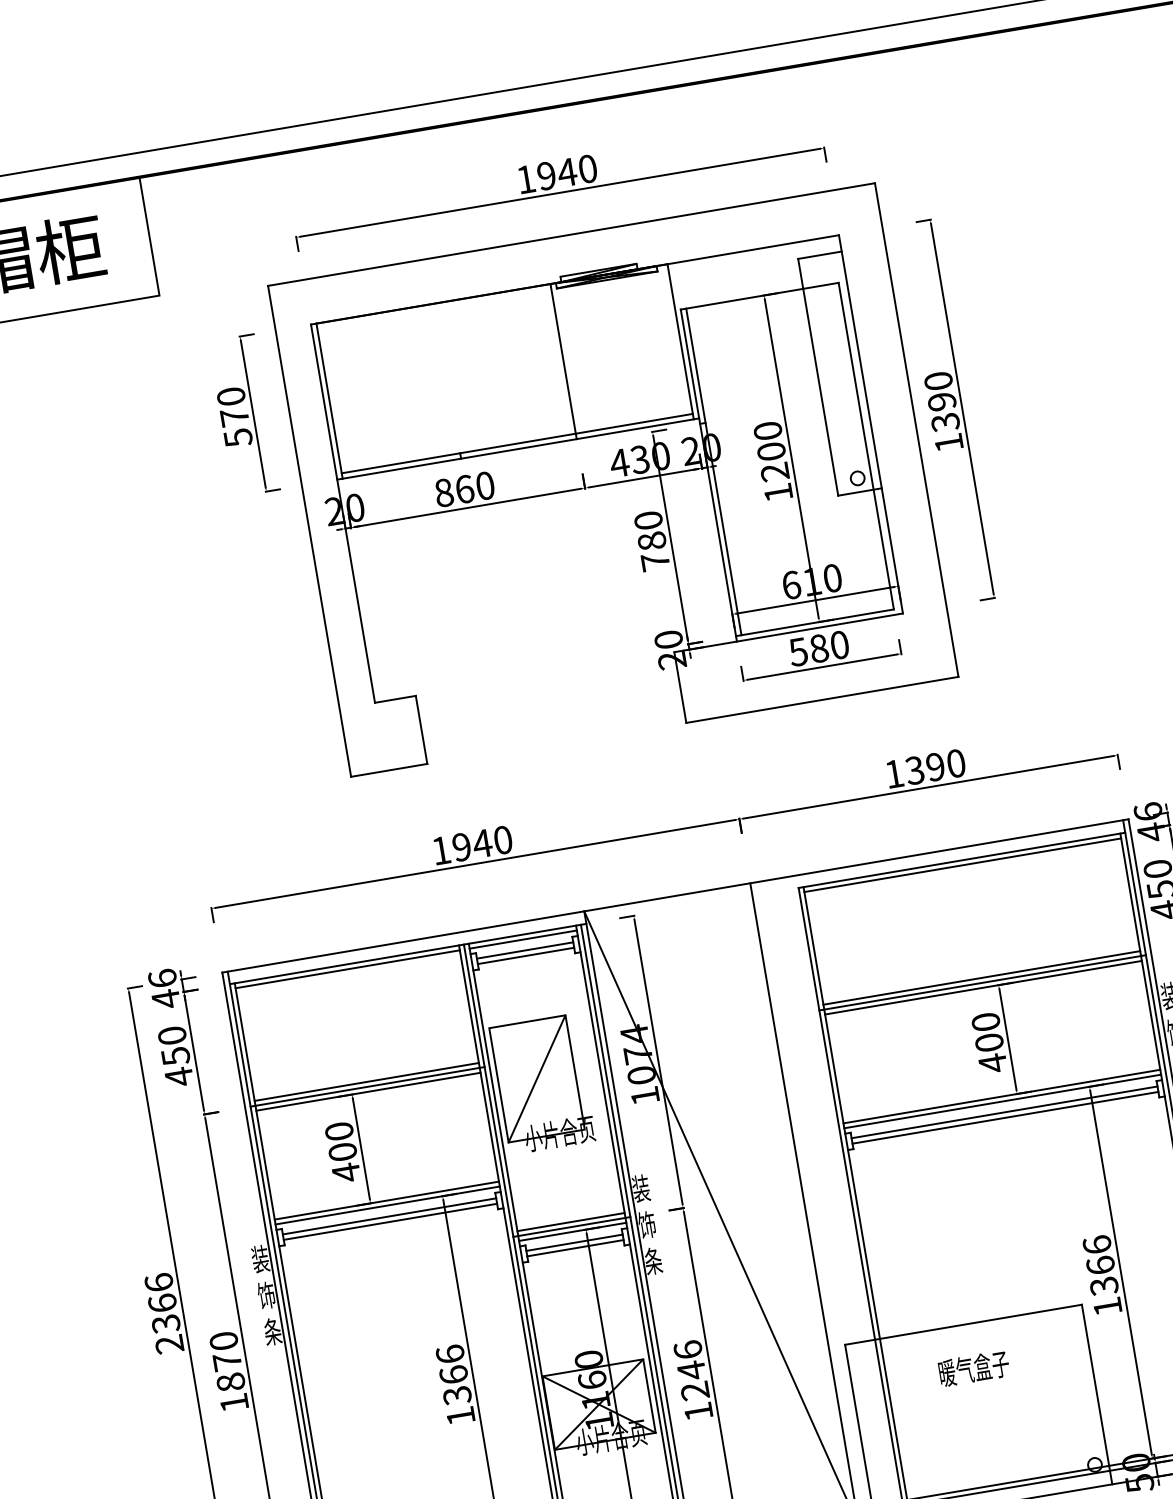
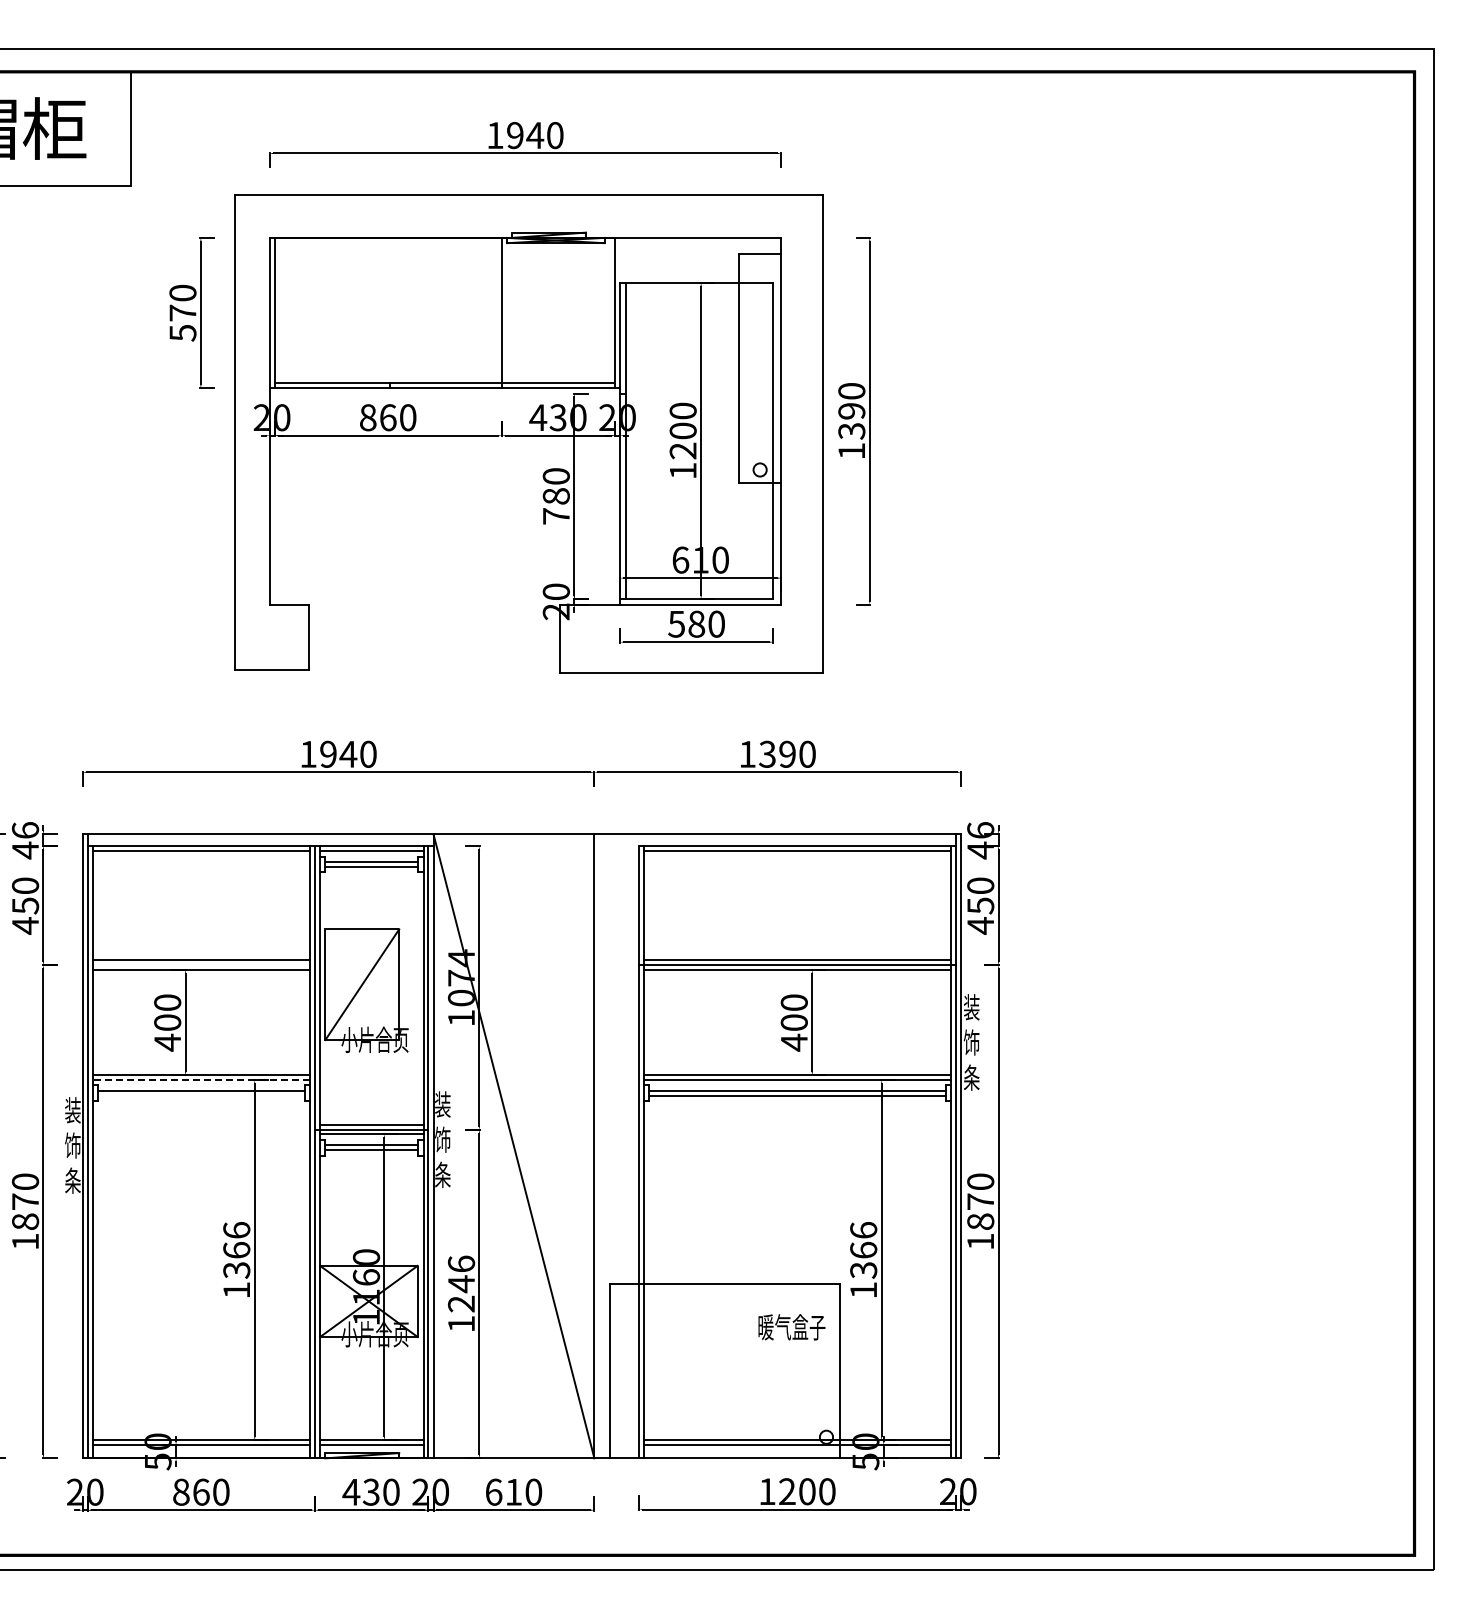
line: (367, 1087) -> (201, 965), removed
line: (387, 1205) -> (201, 1080), solid -> dashed
line: (390, 1221) -> (201, 1095), removed
text: (973, 1368) -> (791, 1327), moved

